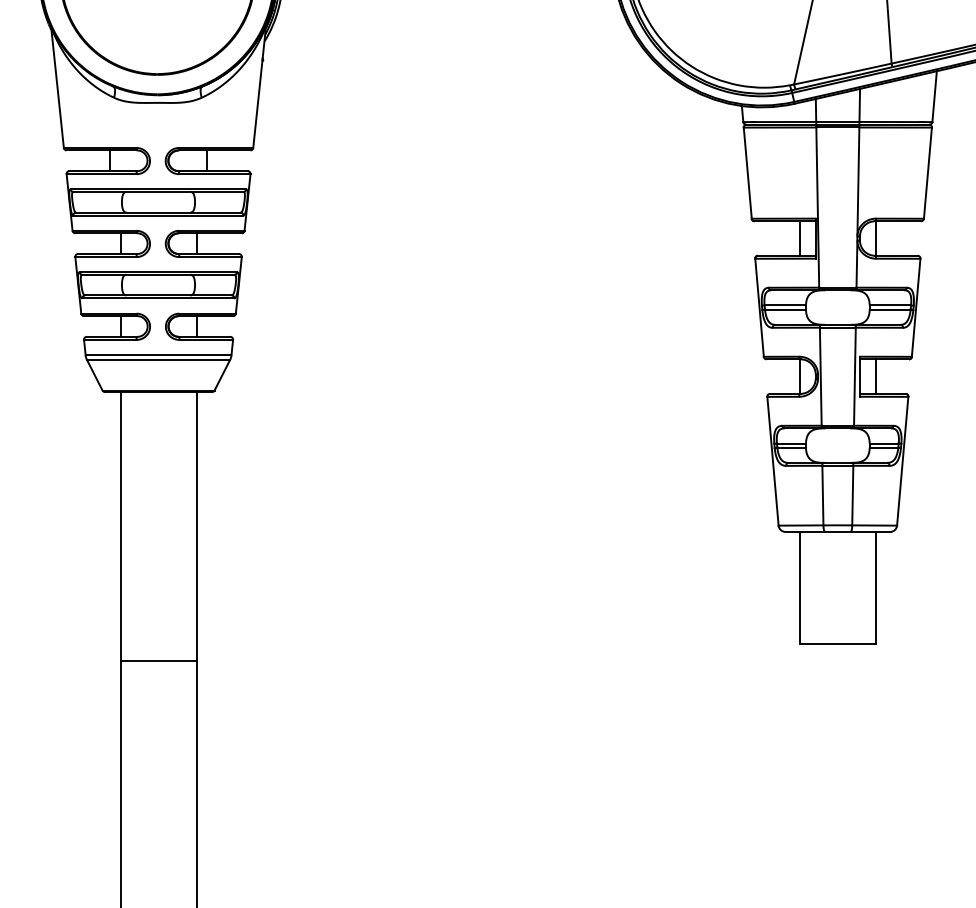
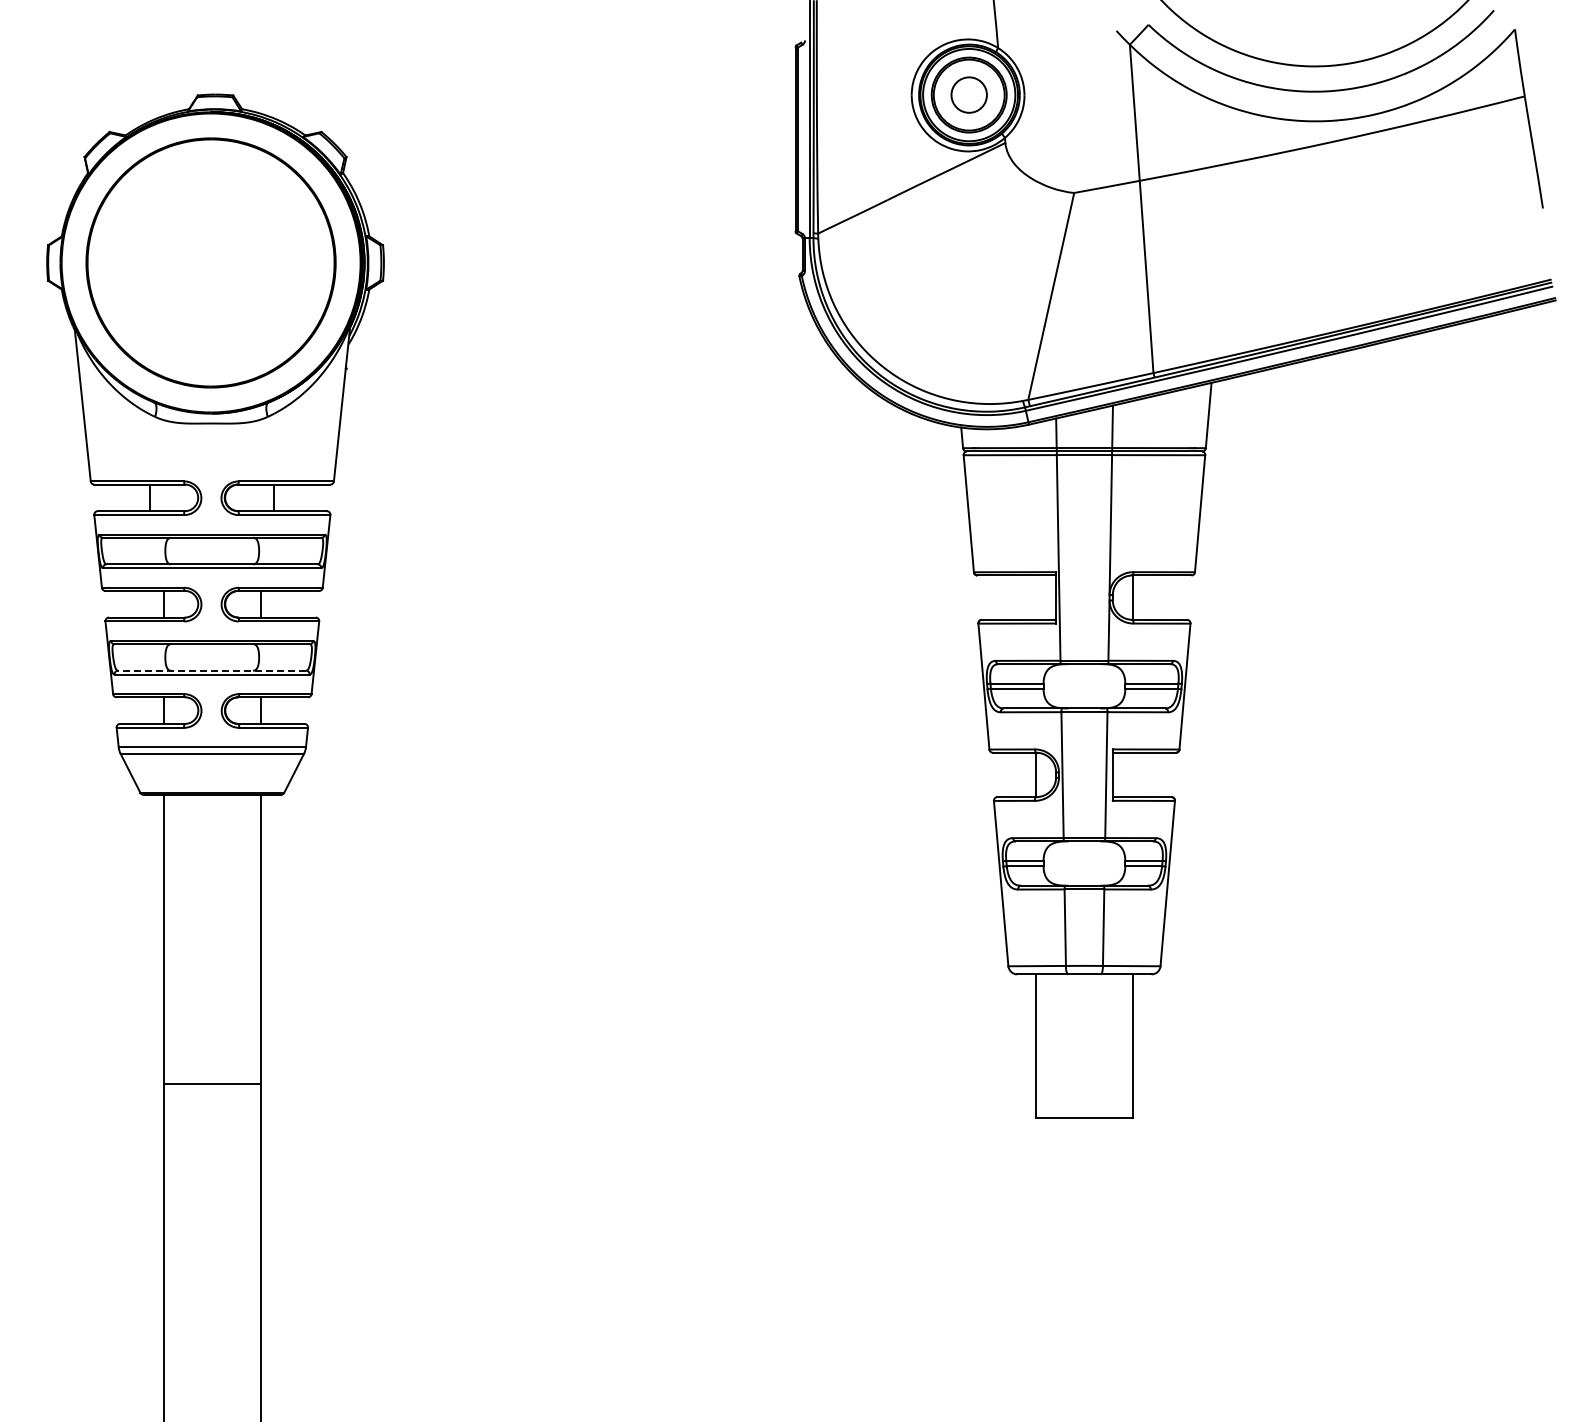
line: (799, 238) -> (1035, 597), removed
line: (157, 295) -> (211, 670), solid -> dashed
line: (876, 376) -> (1133, 774), removed
line: (158, 661) -> (212, 1083), moved

